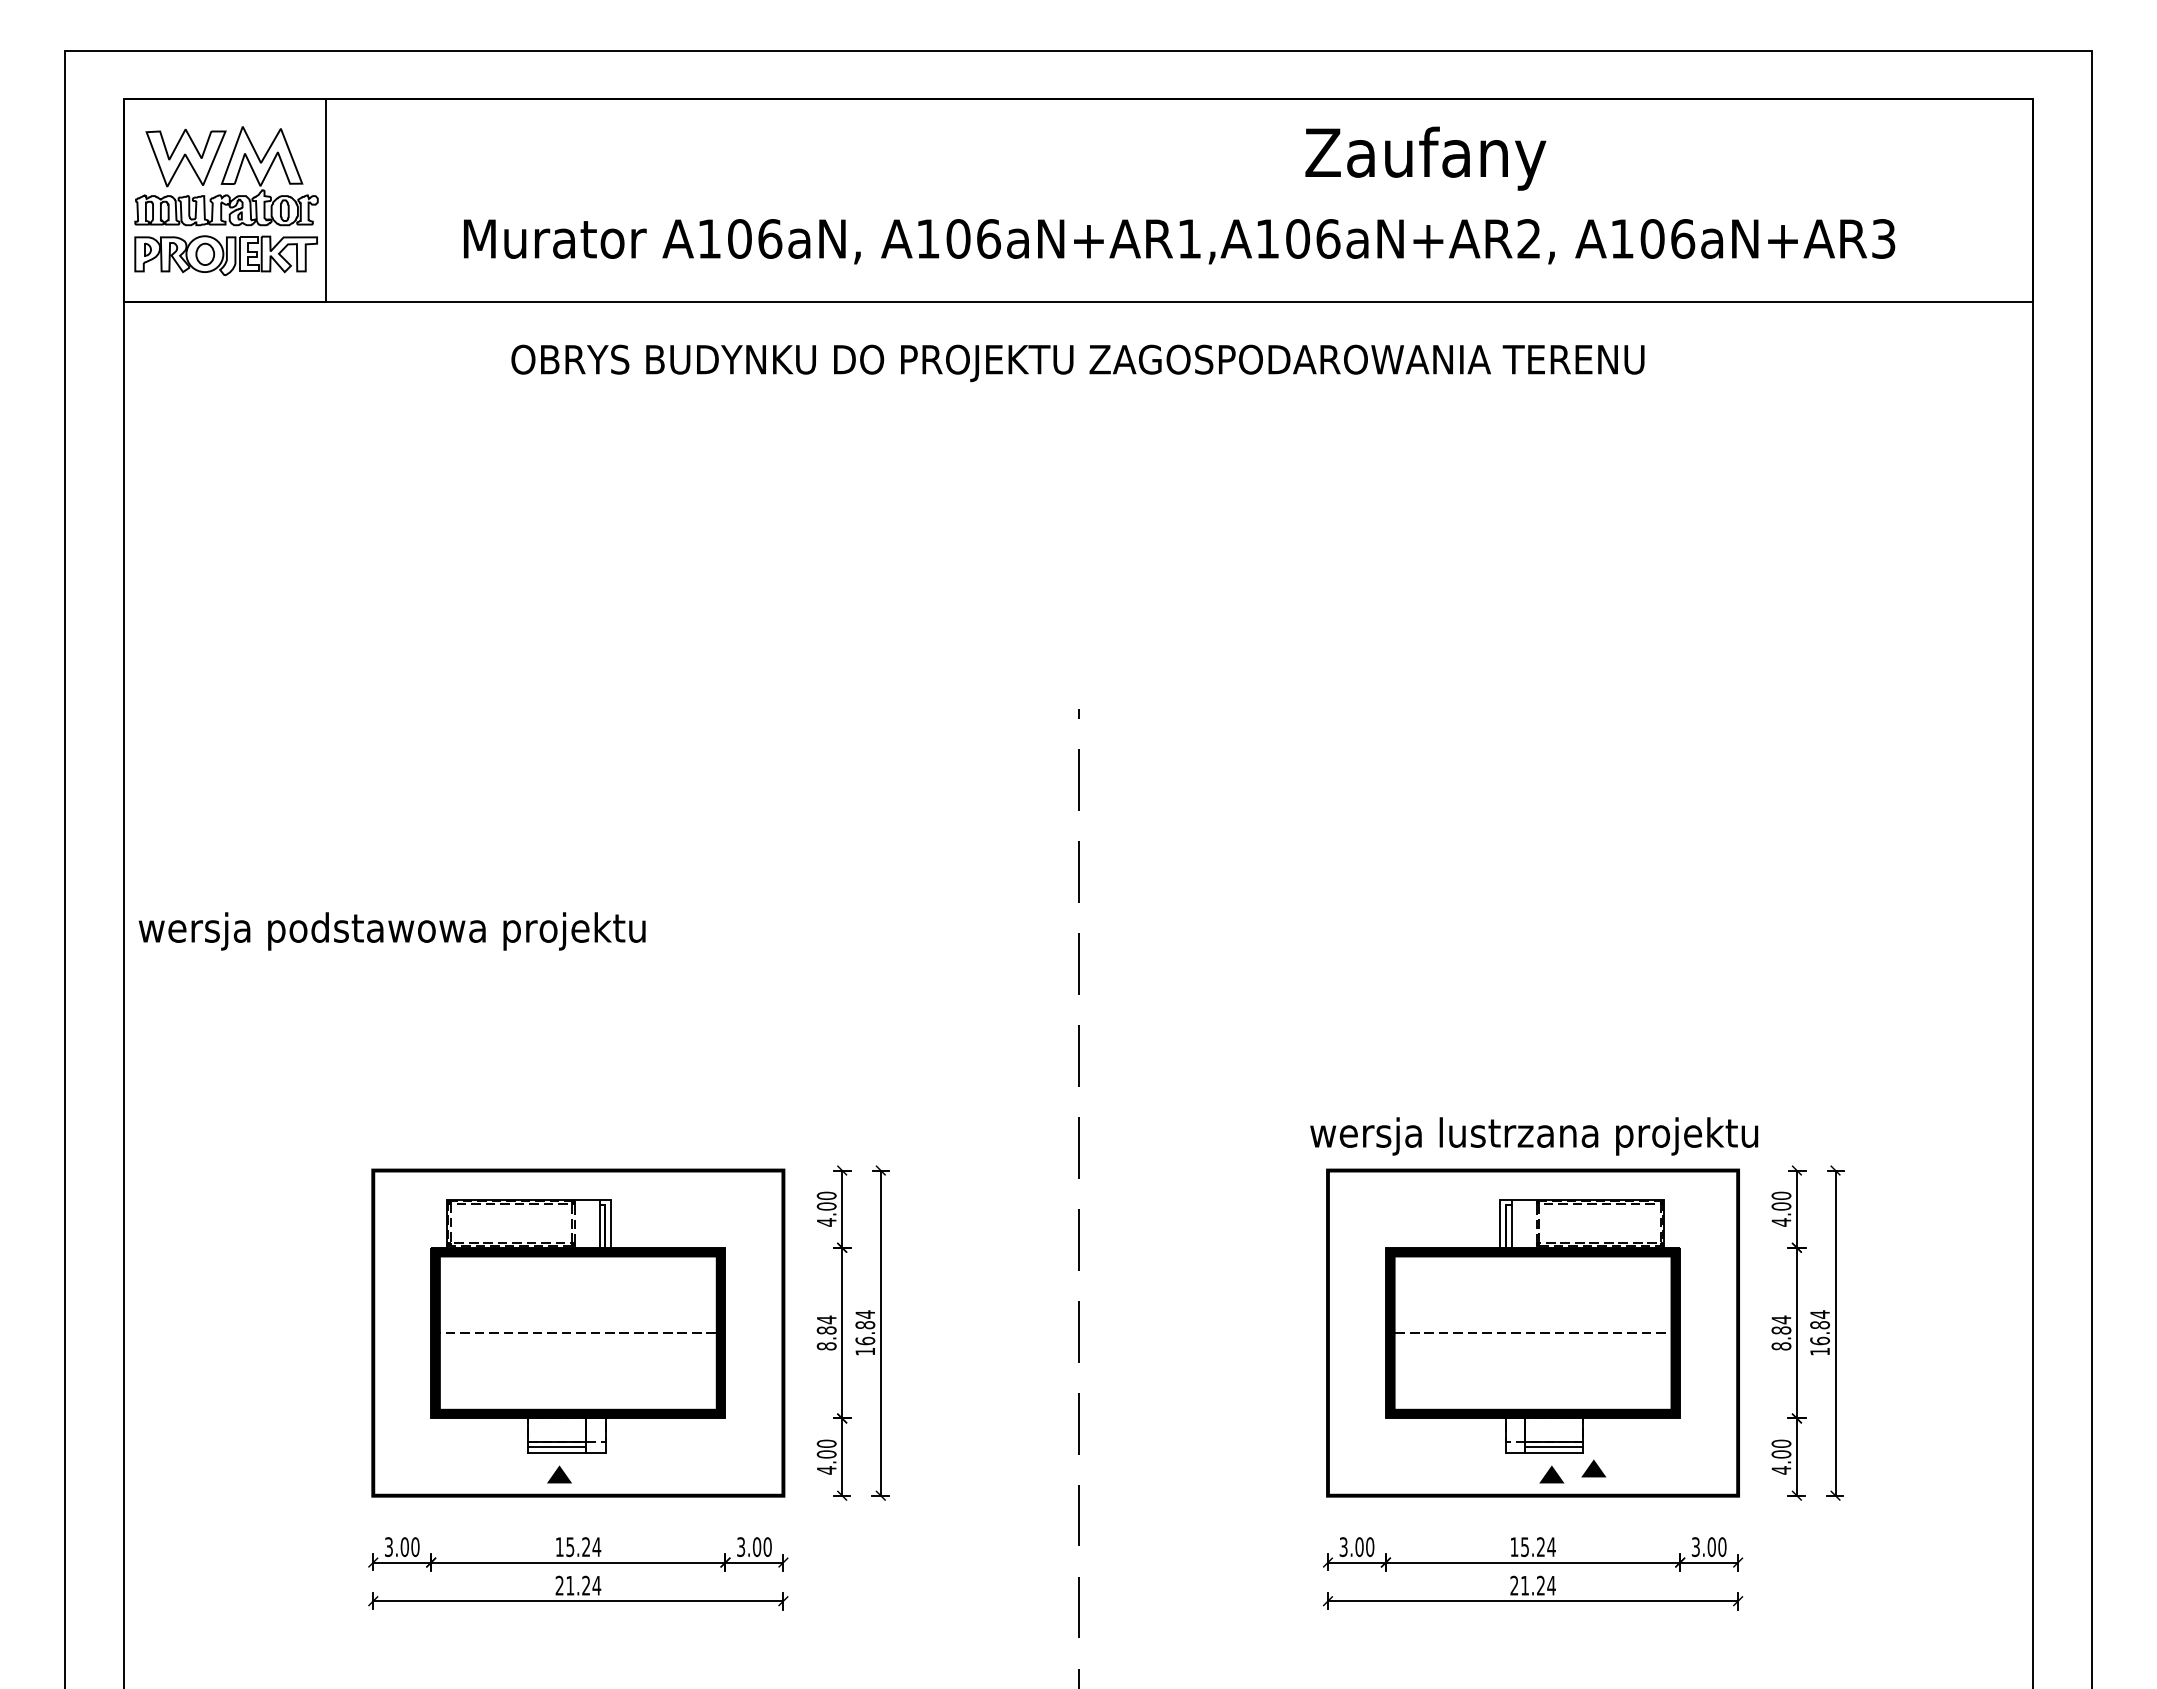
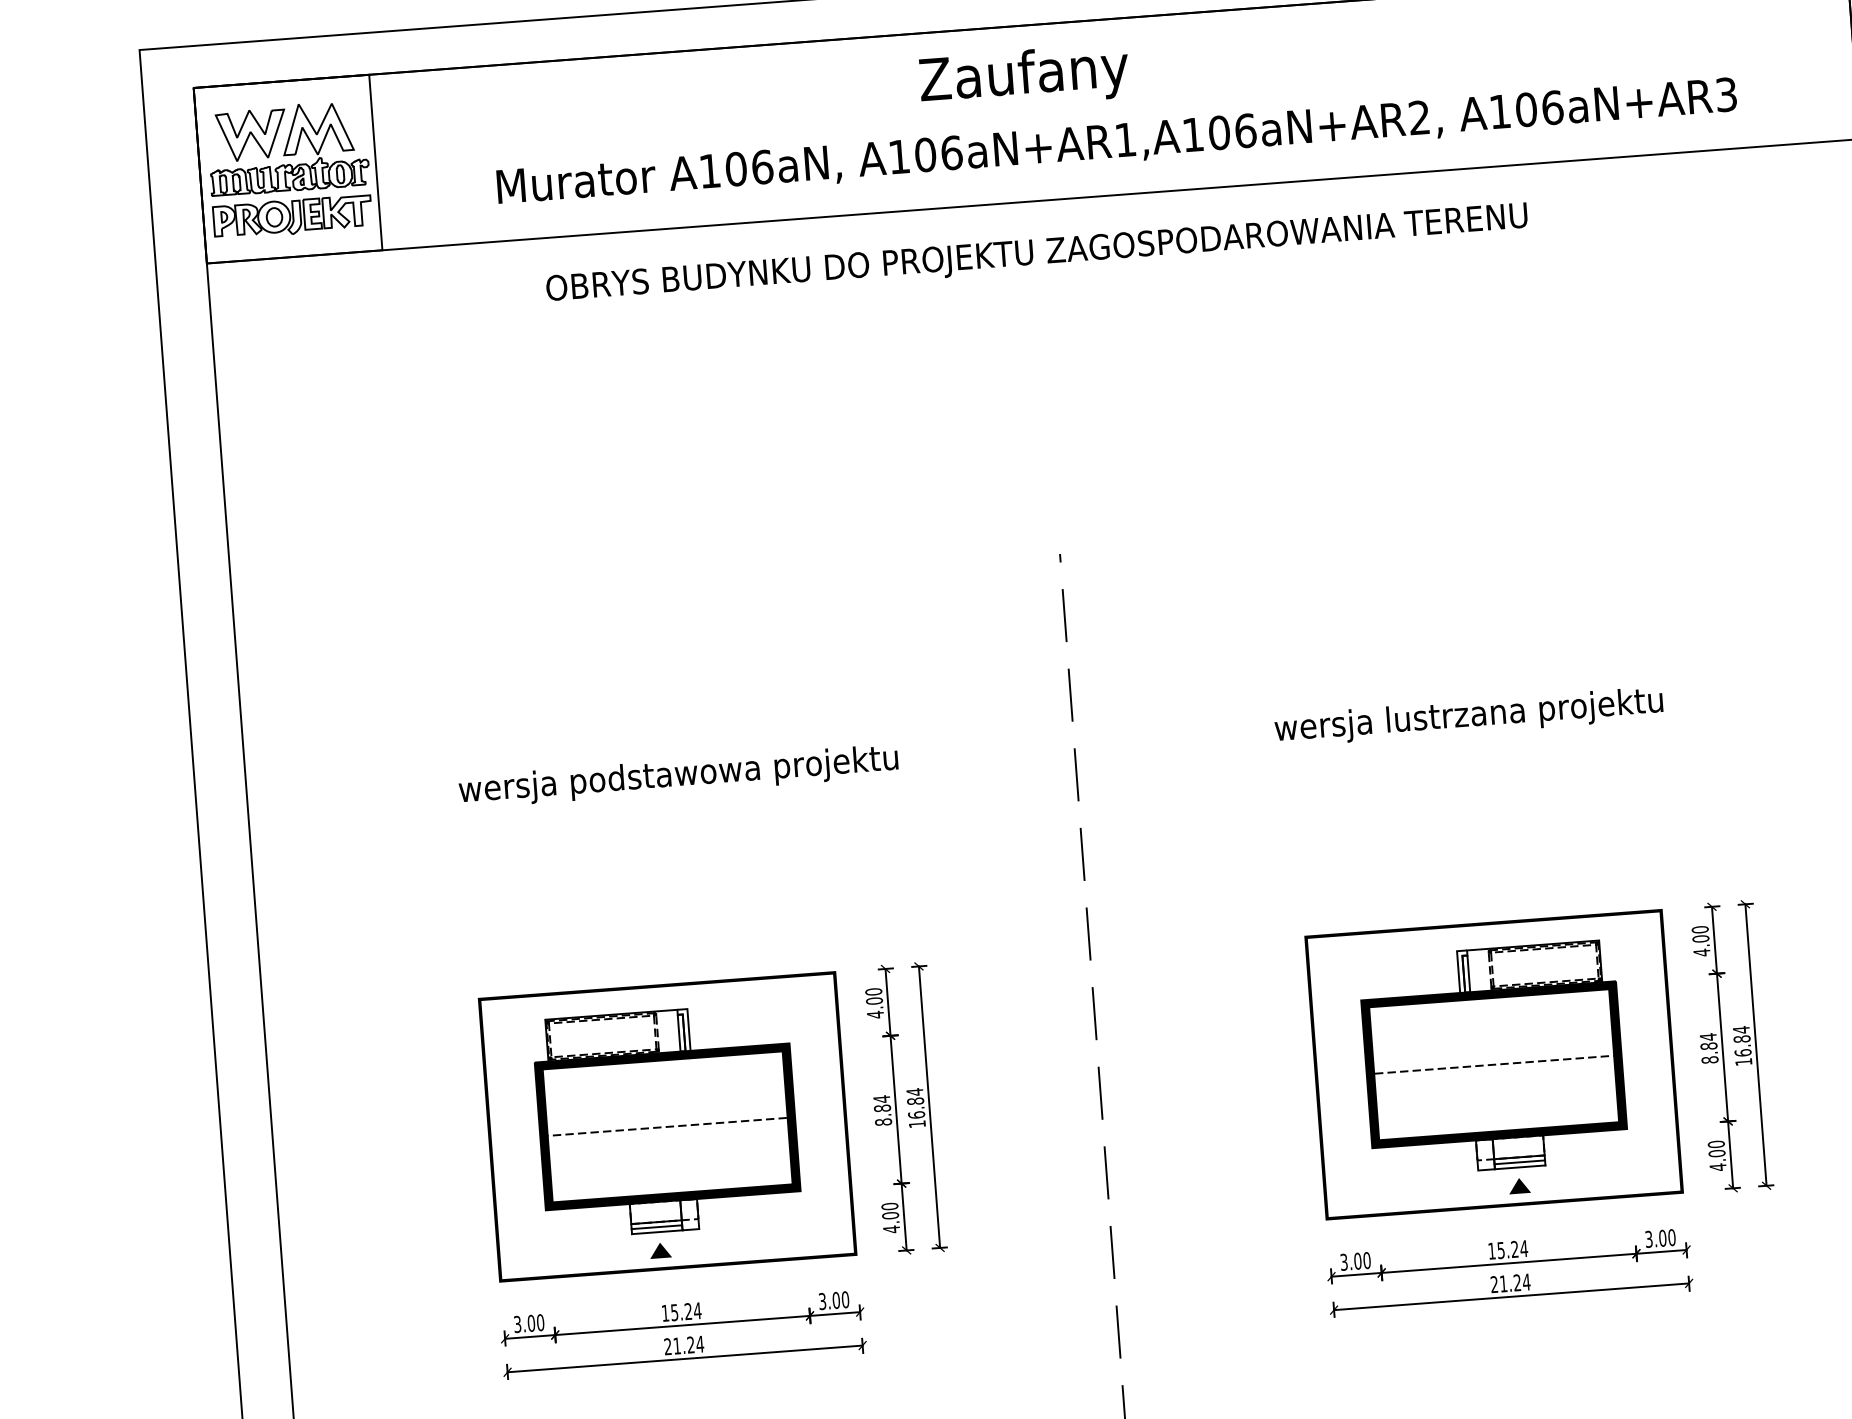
text: (1425, 158) -> (1024, 77), moved
text: (391, 931) -> (678, 776), moved
text: (1534, 1136) -> (1469, 716), moved
part: (1593, 1468) -> (1555, 1177), removed

